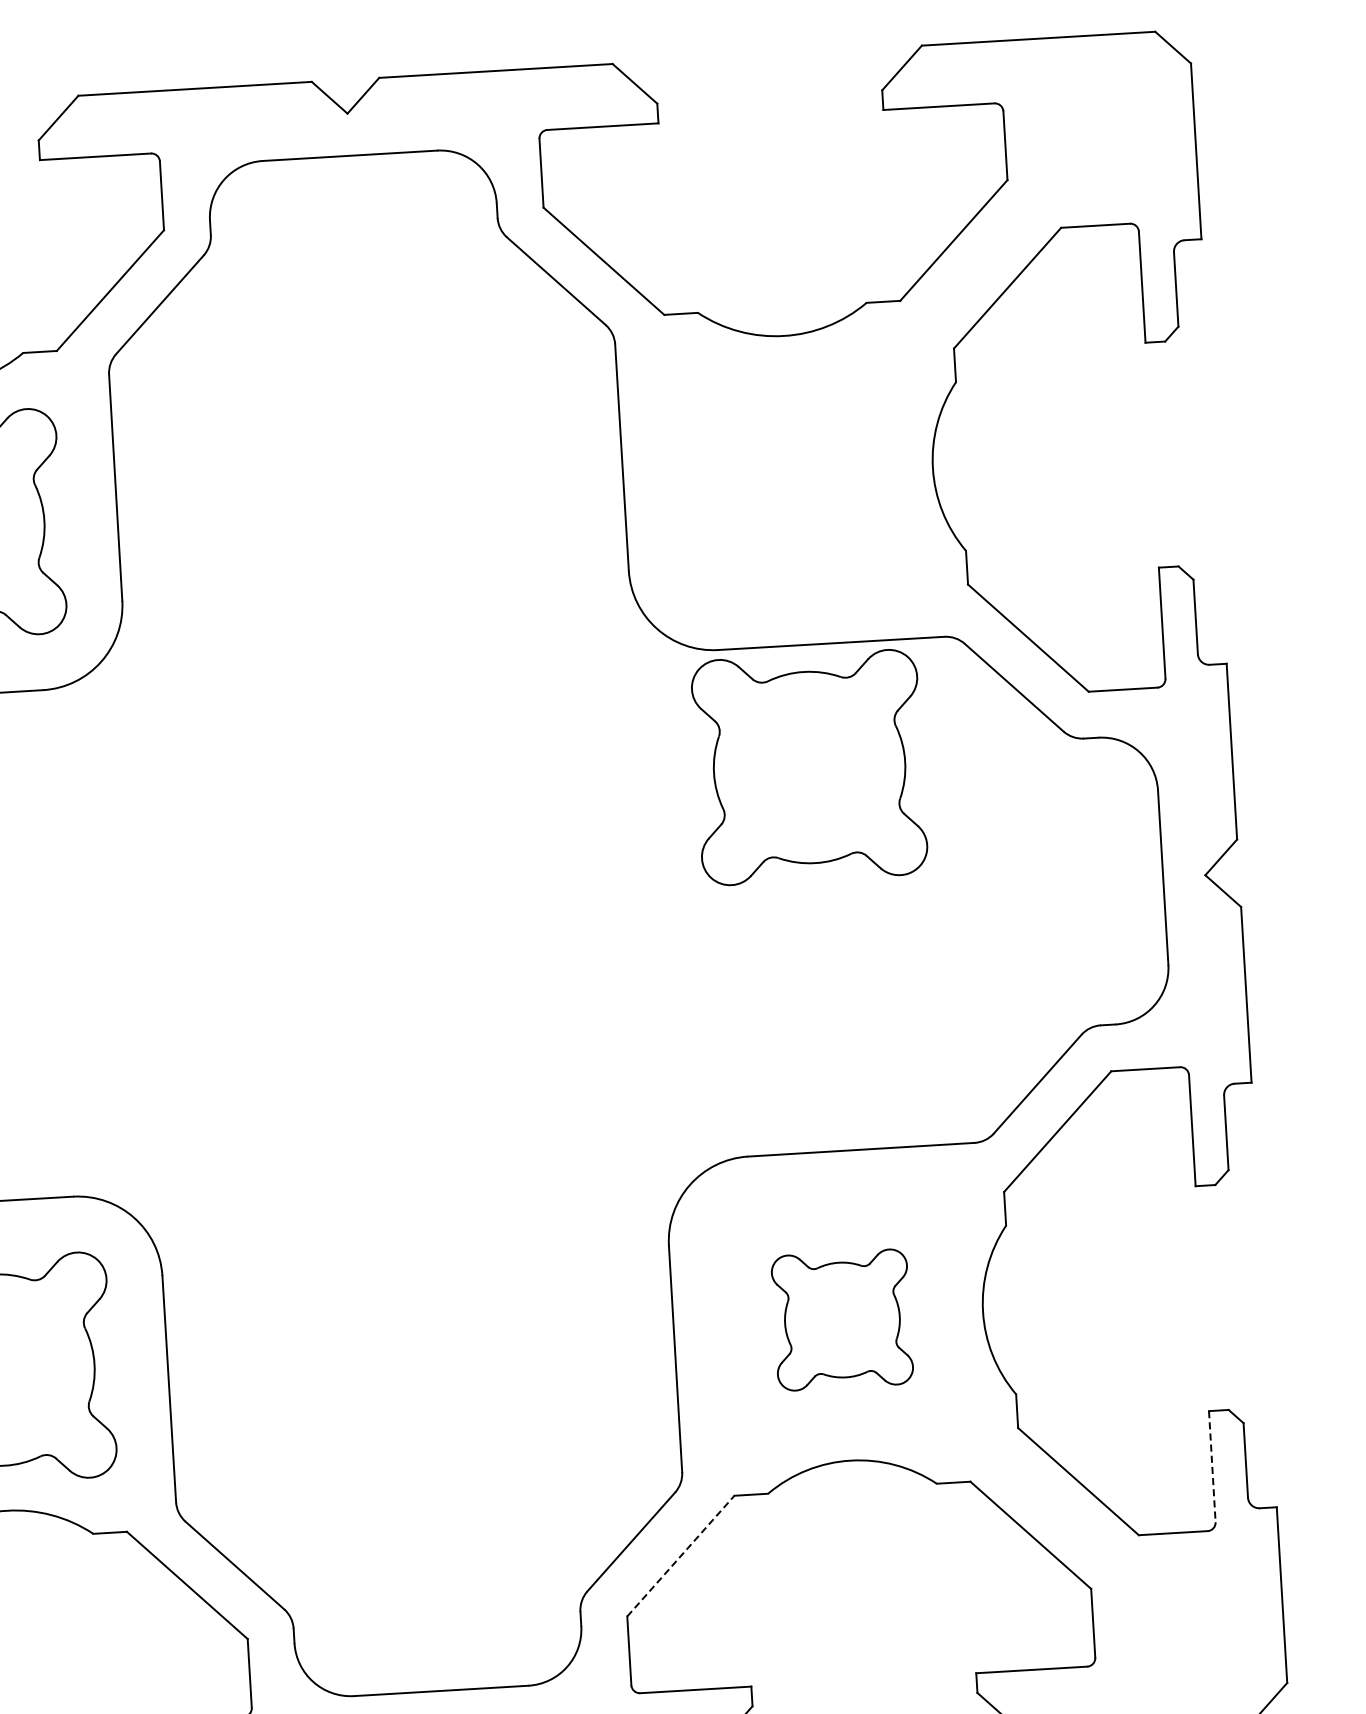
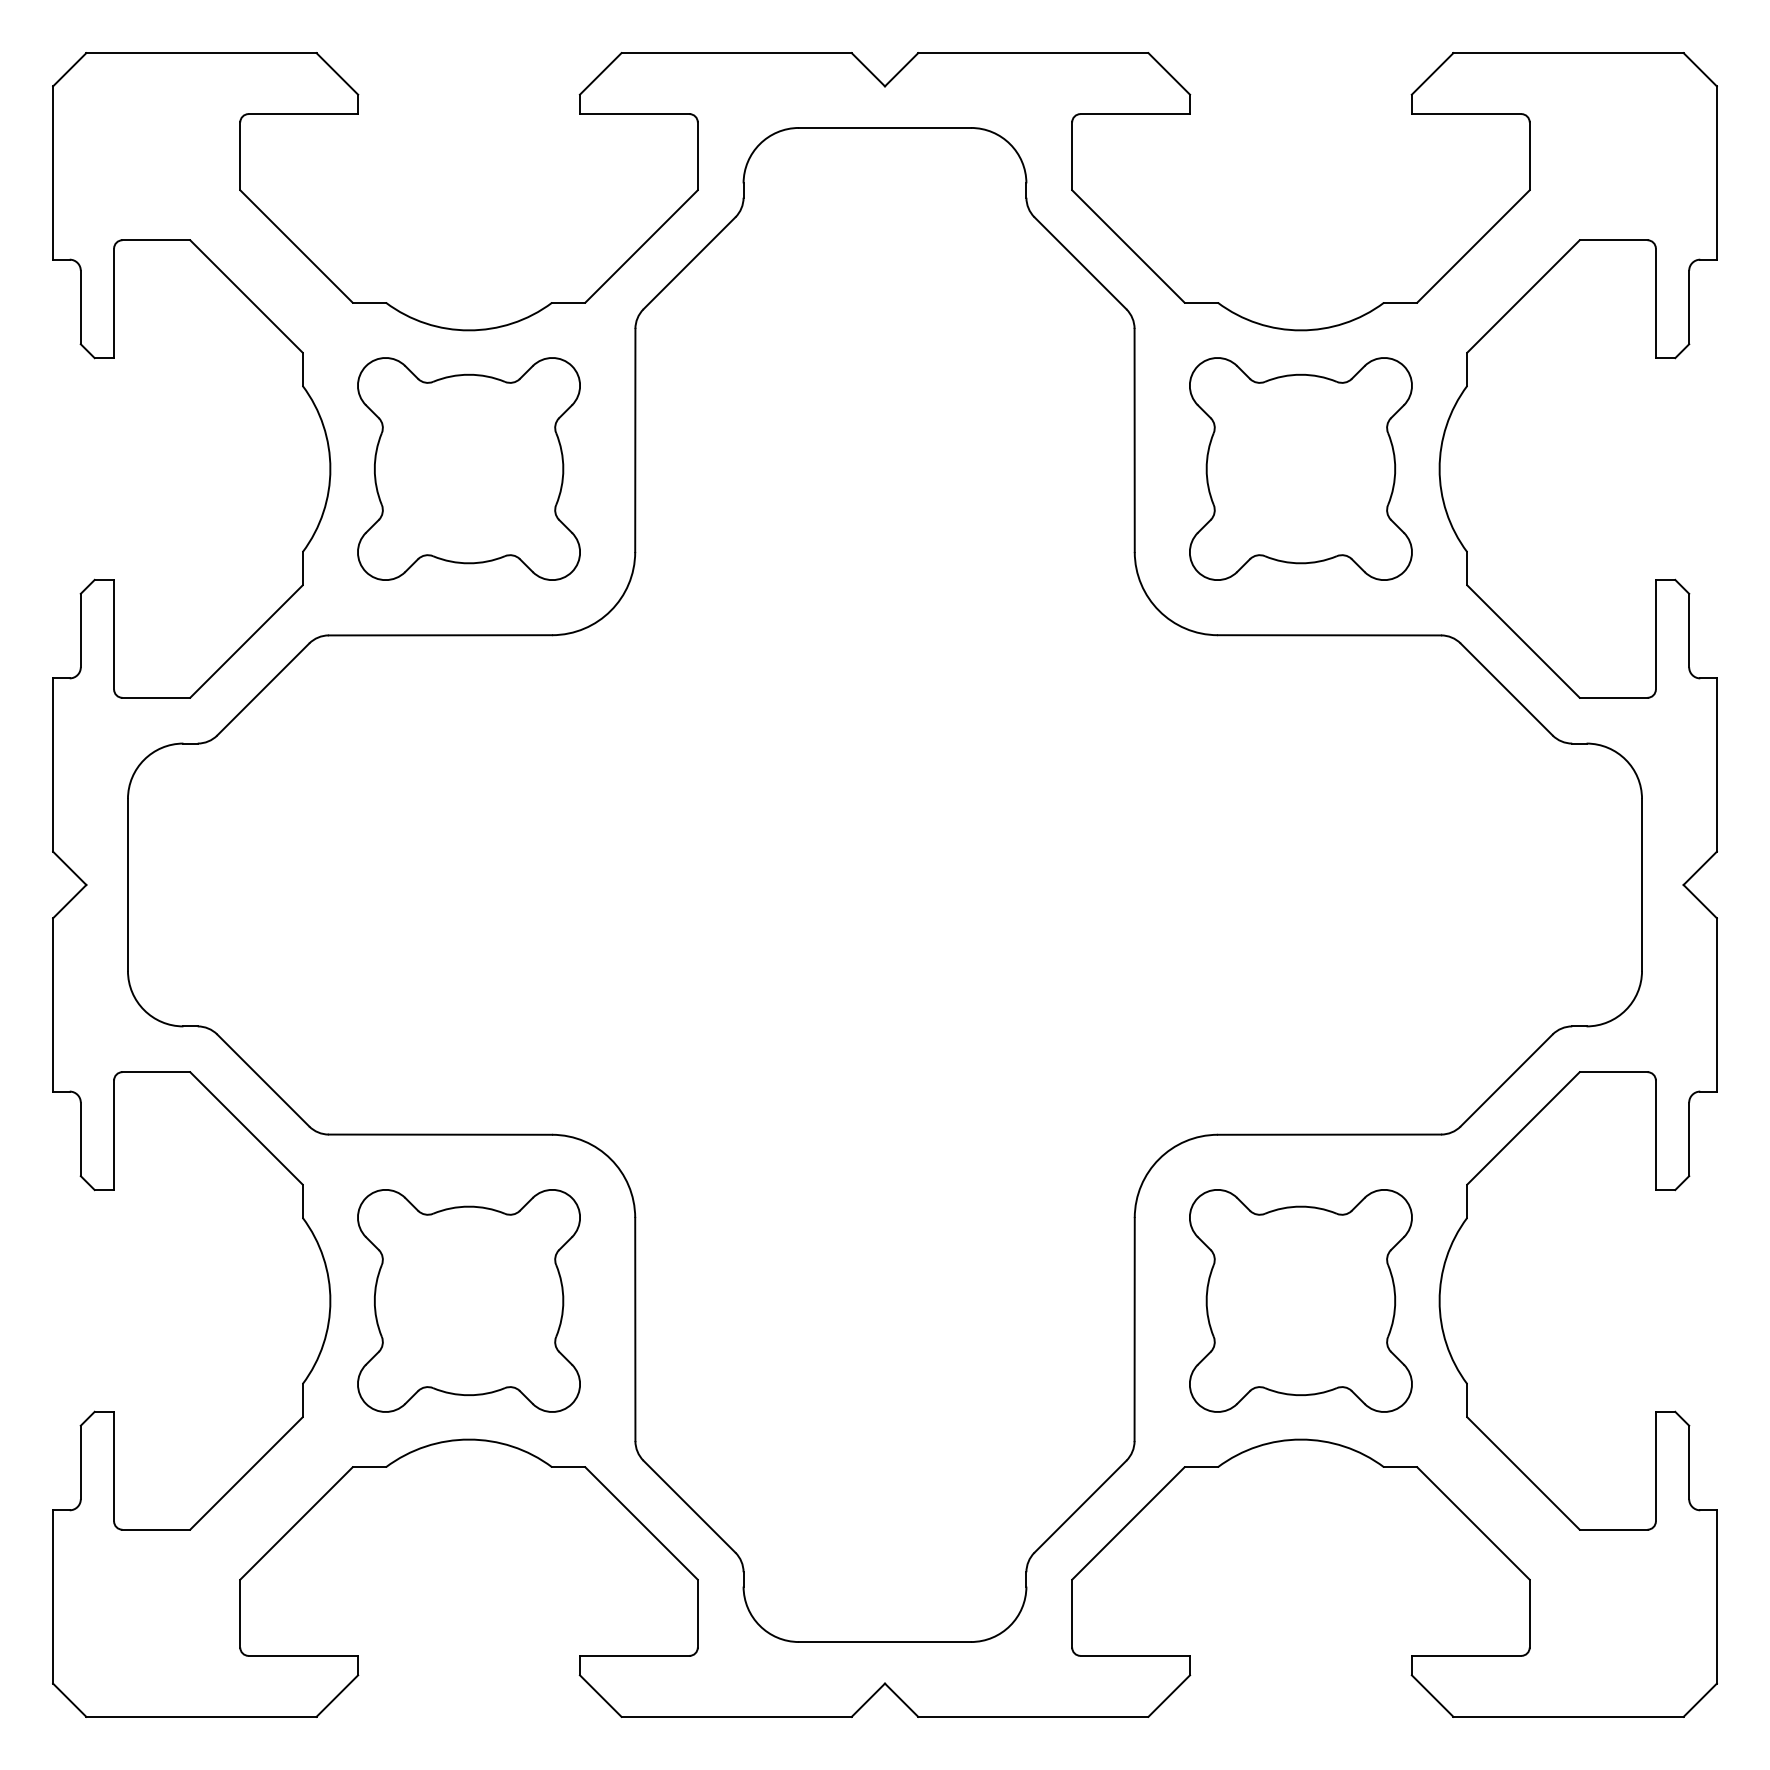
part: (809, 767) -> (1300, 468), moved
part: (841, 1319) -> (1300, 1300), size x1.67
line: (1211, 1466) -> (1655, 1466), dashed -> solid
line: (680, 1556) -> (1128, 1523), dashed -> solid

